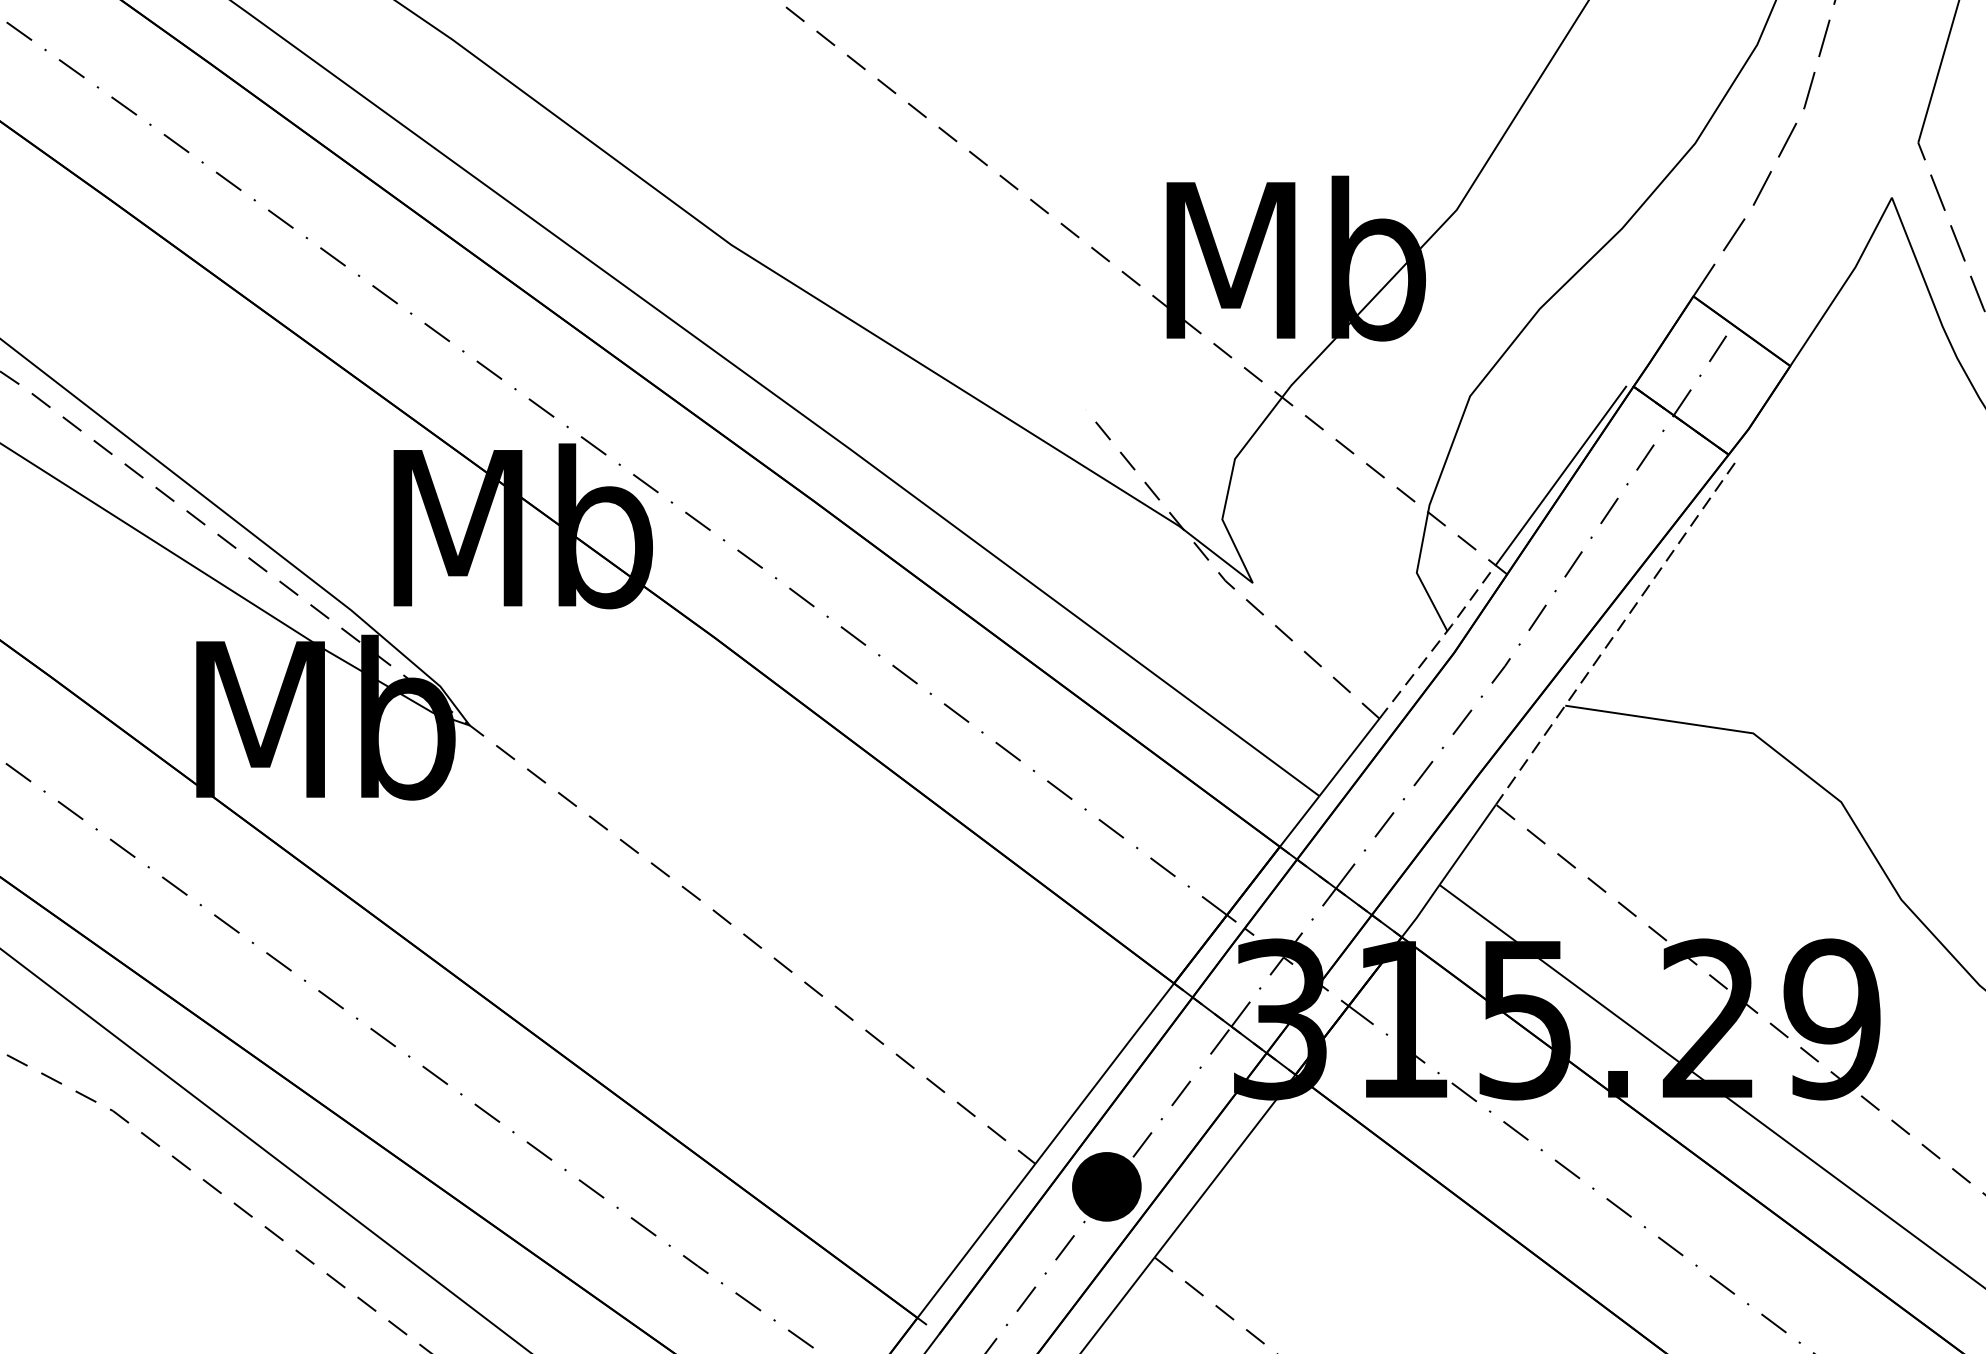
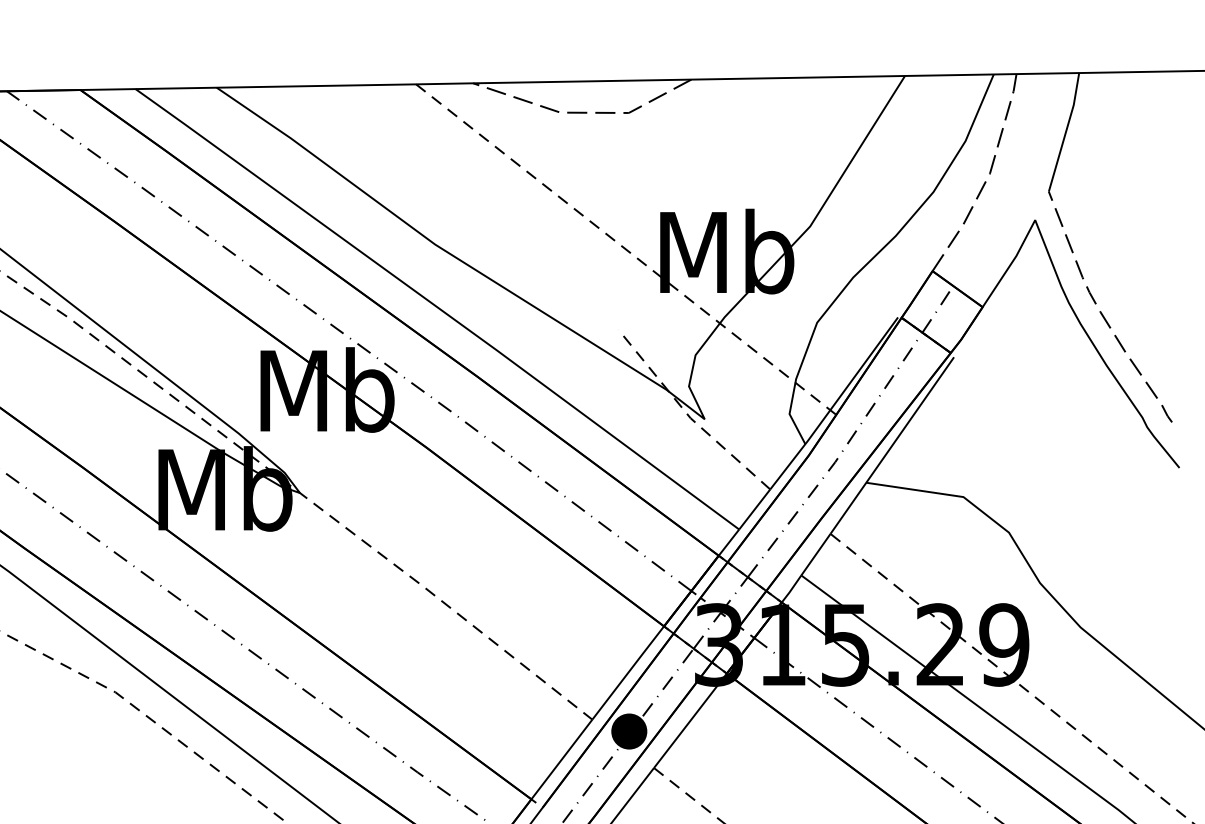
line: (1615, 633) -> (892, 445), dashed -> solid
line: (1439, 641) -> (801, 449), dashed -> solid

